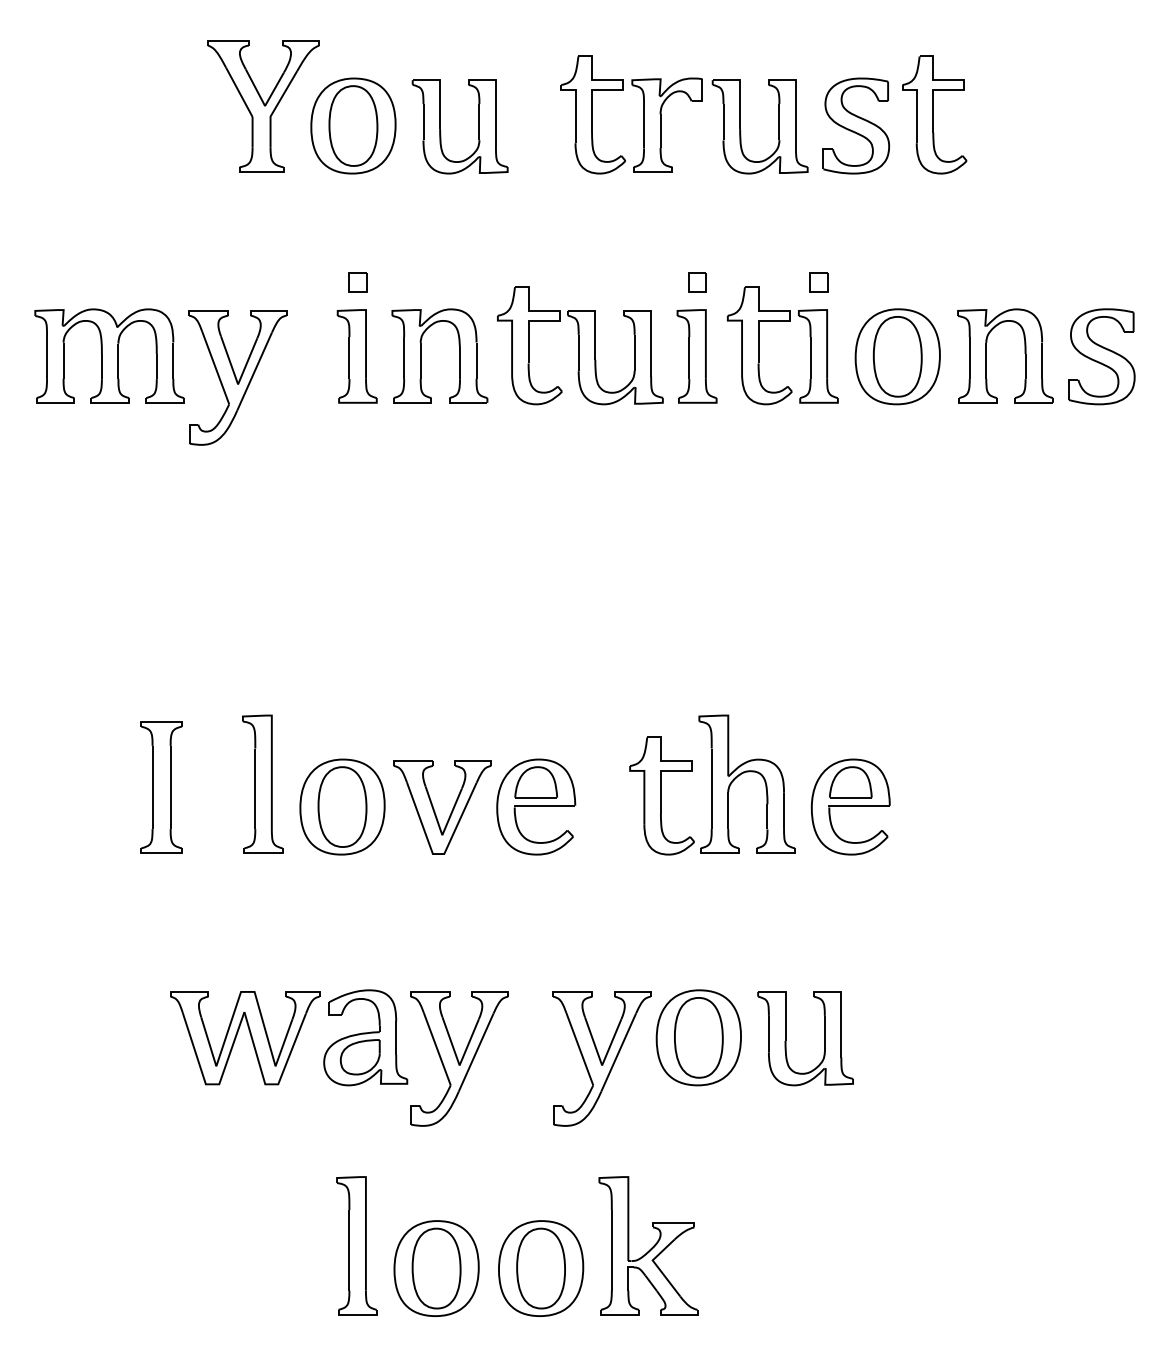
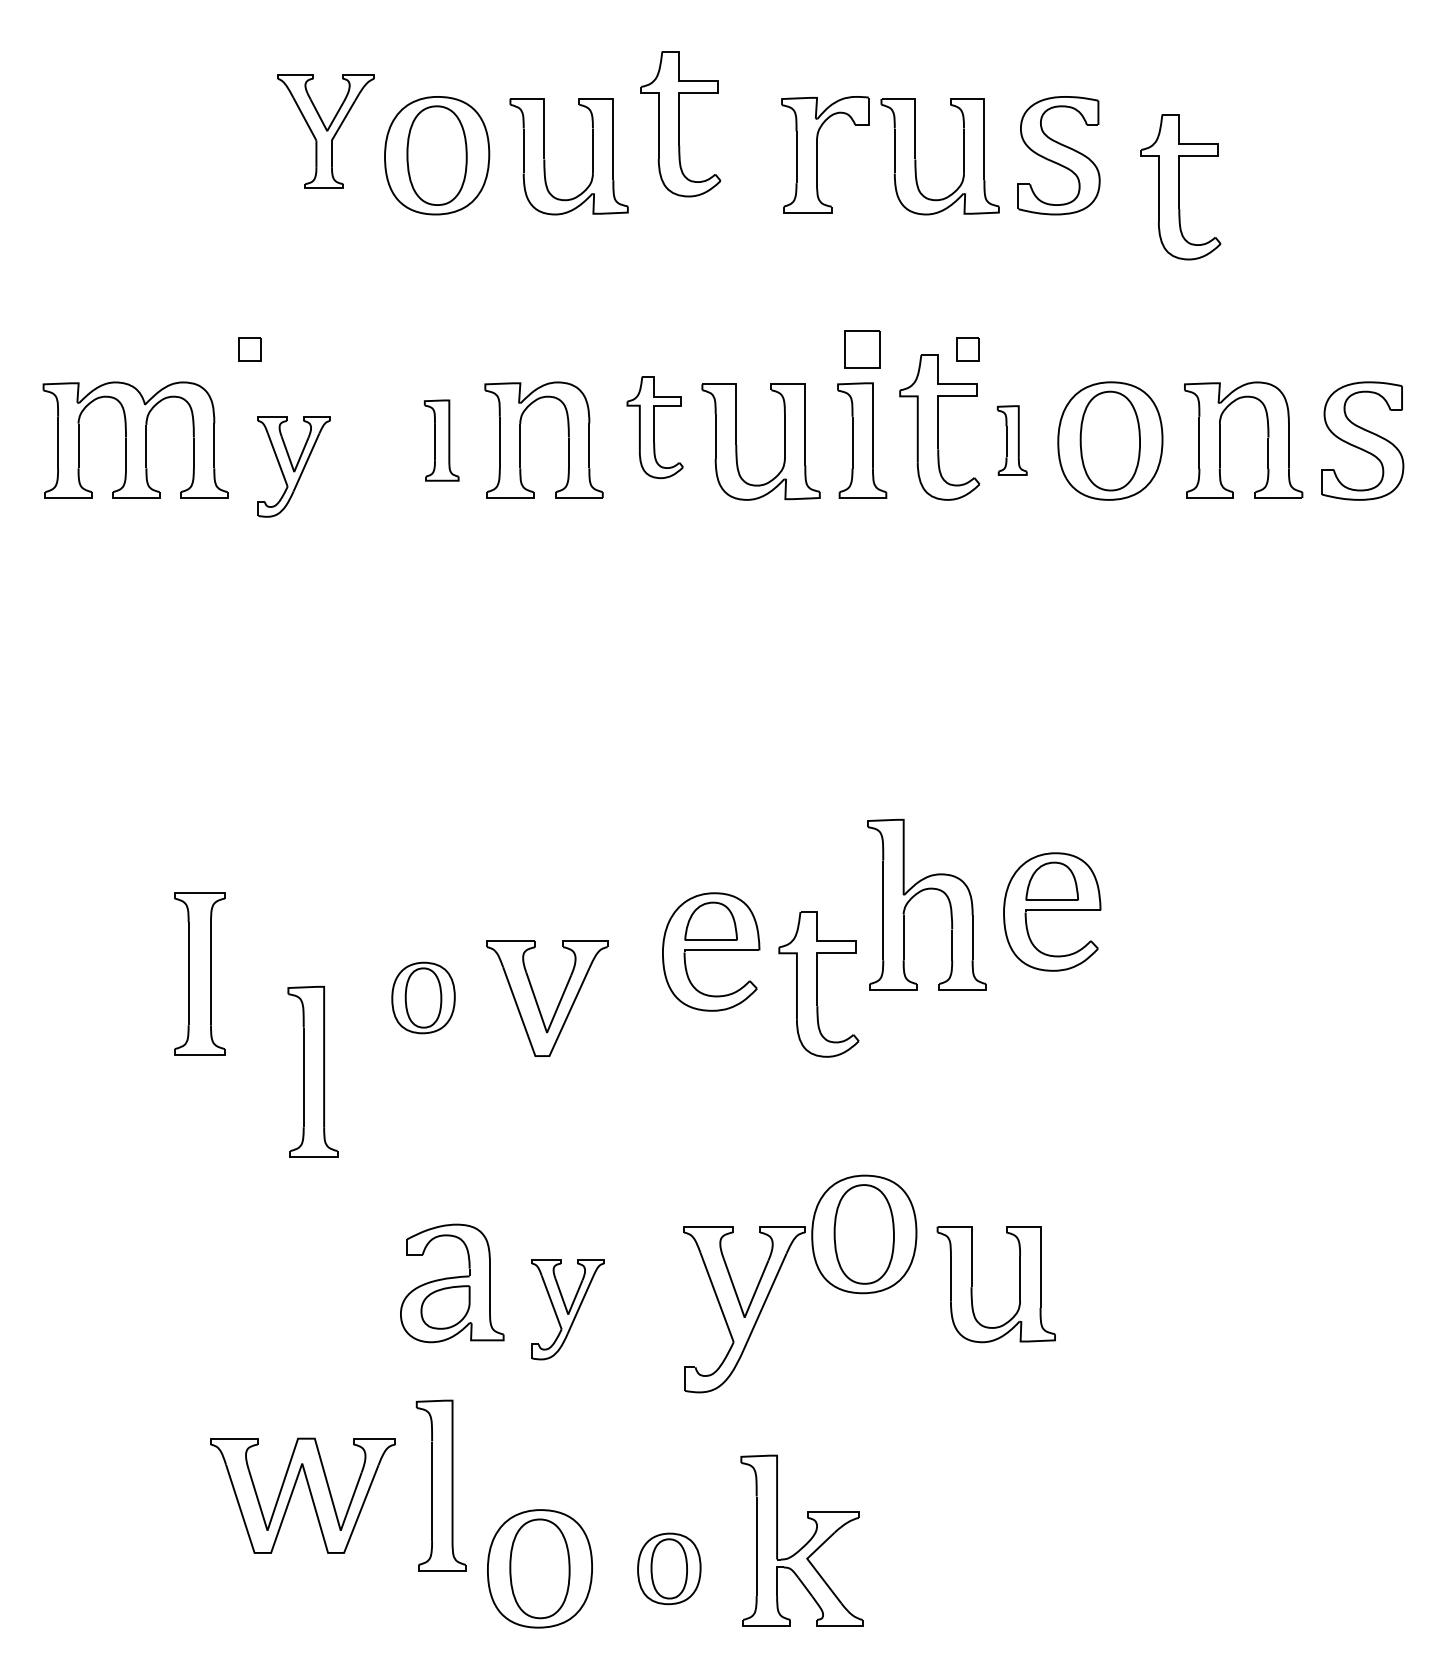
part: (263, 106) -> (325, 131), size x0.7
part: (593, 115) -> (680, 124), moved
part: (934, 115) -> (1180, 187), moved
part: (357, 282) -> (249, 349), moved
part: (697, 282) -> (862, 349), size x1.6
part: (818, 282) -> (967, 349), moved
part: (529, 345) -> (654, 427), size x0.7
part: (357, 356) -> (441, 440), size x0.7
part: (818, 356) -> (1012, 440), size x0.6
part: (237, 377) -> (293, 466), size x0.6
part: (741, 775) -> (919, 893), moved
part: (262, 784) -> (312, 1071), moved
part: (342, 806) -> (423, 997), size x0.6
part: (536, 806) -> (711, 951), moved
part: (850, 806) -> (1052, 911), moved
part: (250, 1035) -> (309, 1492), moved
part: (698, 1037) -> (864, 1234), moved
part: (458, 1058) -> (567, 1309), size x0.6
part: (356, 1245) -> (440, 1485), moved
part: (541, 1268) -> (669, 1568), size x0.6

